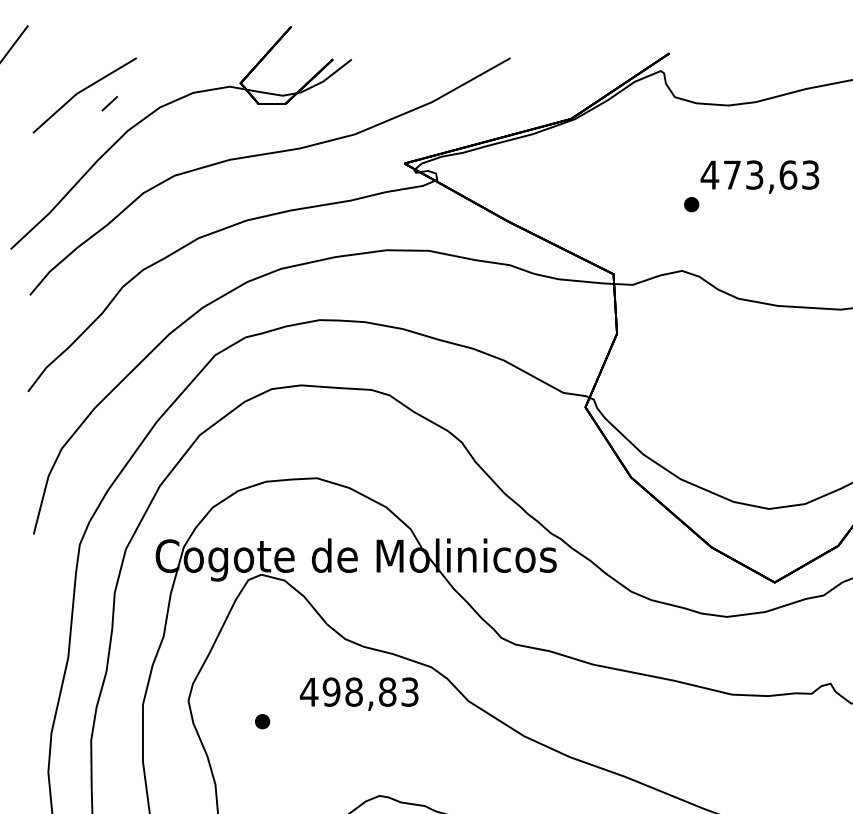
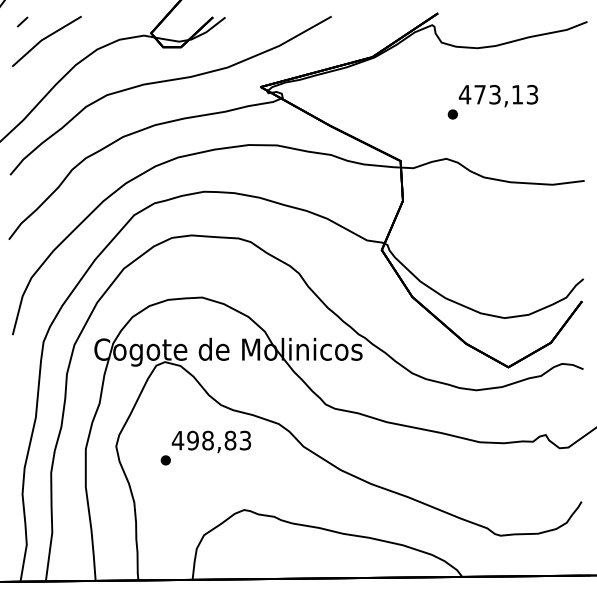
line: (109, 102) -> (22, 21), moved
text: (788, 174) -> (517, 94), 473,63 -> 473,13
text: (359, 693) -> (211, 441), moved

